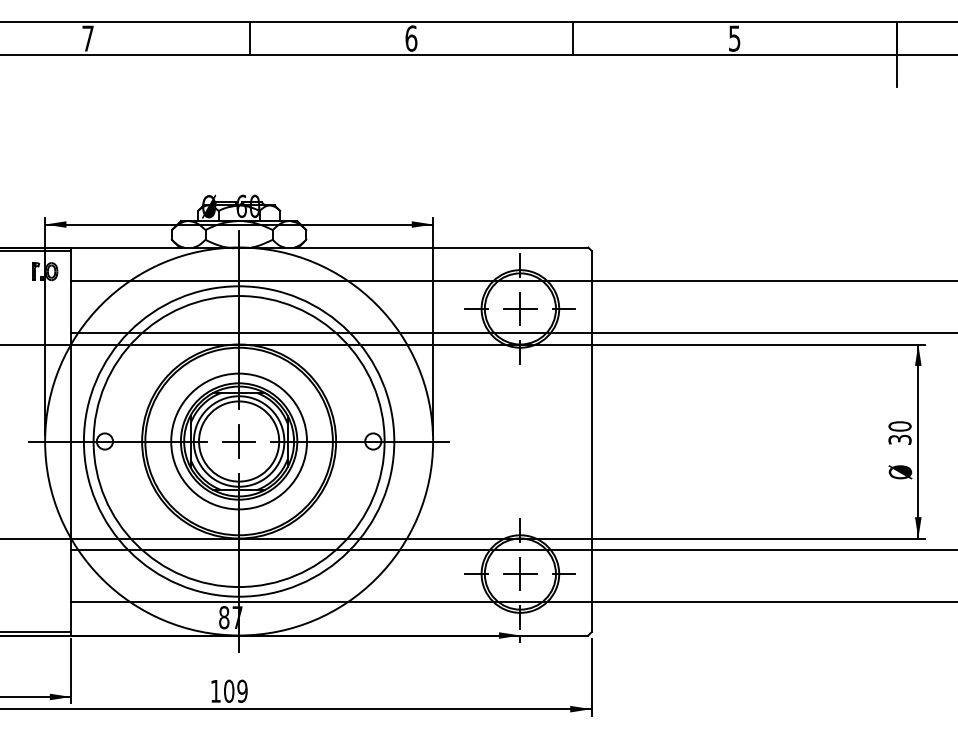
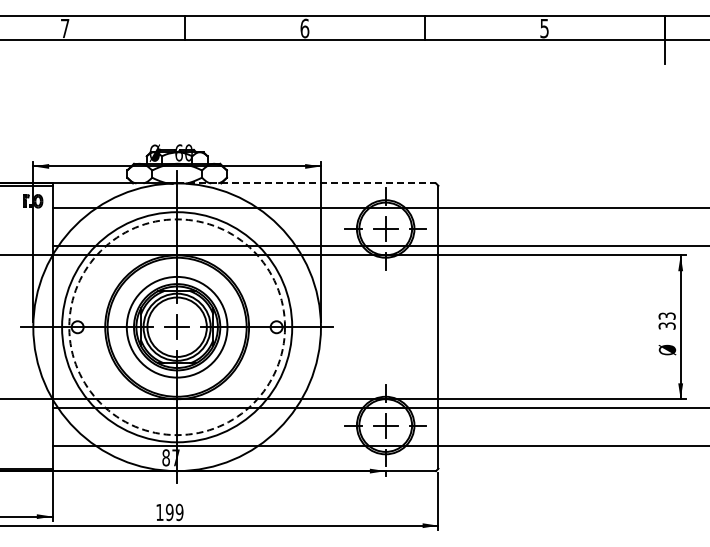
line: (414, 247) -> (307, 183), solid -> dashed
text: (899, 425) -> (666, 315), 30 -> 33
circle: (239, 441) -> (177, 327), solid -> dashed
text: (228, 691) -> (169, 512), 109 -> 199

